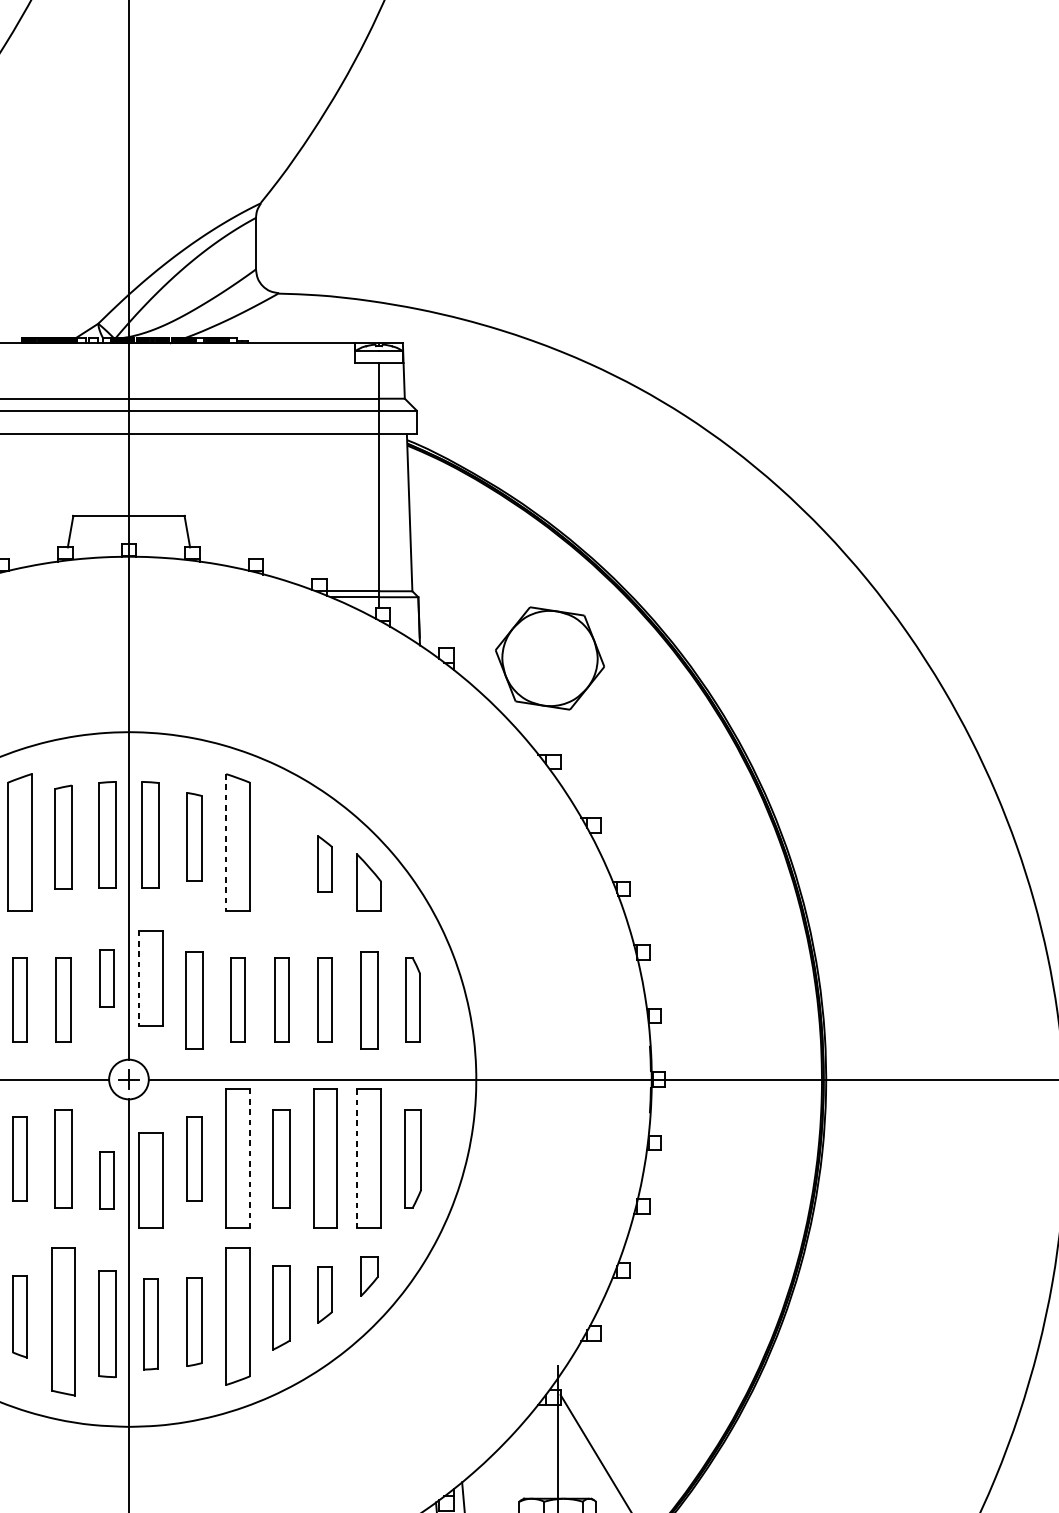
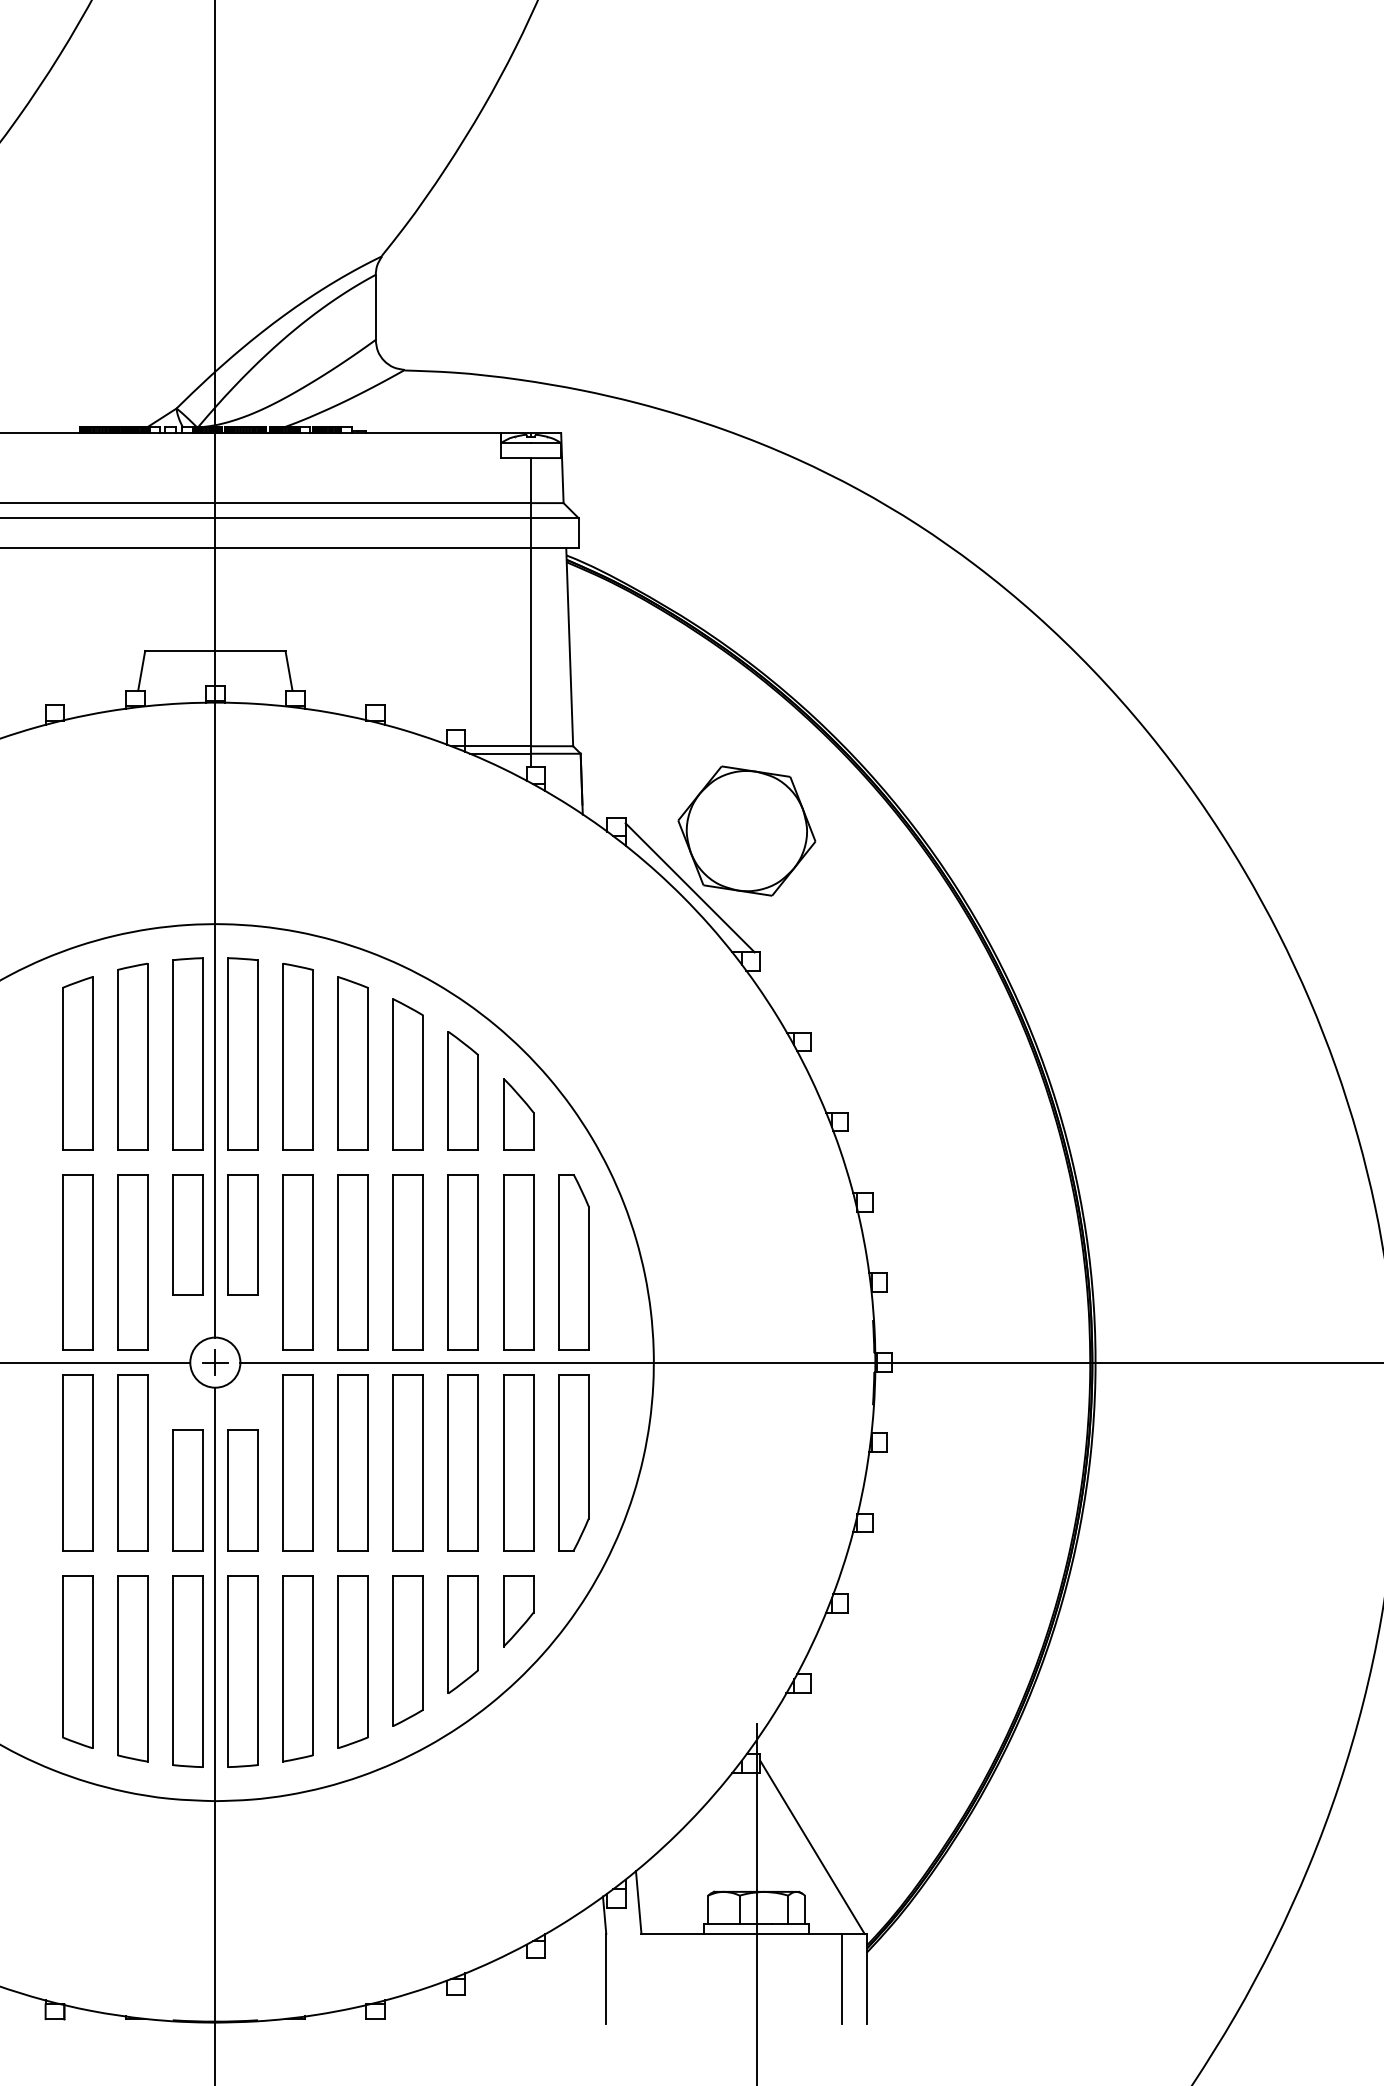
line: (504, 703) -> (689, 887), added
part: (106, 834) -> (187, 1053), size x1.43
part: (150, 834) -> (242, 1053), size x1.43
part: (63, 837) -> (132, 1056), size x1.43
part: (194, 837) -> (297, 1056), size x1.67
line: (226, 842) -> (338, 1063), dashed -> solid
part: (281, 851) -> (407, 1074), added
part: (324, 863) -> (462, 1090), size x1.67
part: (106, 978) -> (187, 1234), size x1.67
line: (138, 978) -> (227, 1235), dashed -> solid
part: (19, 1000) -> (77, 1262), size x1.67
part: (63, 1000) -> (132, 1262), size x1.67
part: (194, 1000) -> (297, 1262), size x1.43
part: (237, 1000) -> (352, 1262), size x1.67
part: (281, 1000) -> (407, 1262), size x1.67
part: (324, 1000) -> (462, 1262), size x1.67
part: (369, 1000) -> (518, 1262), size x1.43
part: (412, 1000) -> (573, 1262), size x1.67
part: (19, 1158) -> (77, 1462), size x1.67
part: (63, 1158) -> (132, 1462), size x1.43
part: (194, 1158) -> (297, 1462), size x1.67
line: (250, 1158) -> (368, 1462), dashed -> solid
part: (281, 1158) -> (407, 1462), size x1.43
line: (357, 1158) -> (503, 1462), dashed -> solid
part: (412, 1158) -> (573, 1462), size x1.43
part: (106, 1180) -> (187, 1490), size x1.67
part: (369, 1276) -> (518, 1611), size x1.43
part: (324, 1294) -> (462, 1634), size x1.67
part: (281, 1307) -> (407, 1650), size x1.43
part: (19, 1316) -> (77, 1661), size x1.67
part: (194, 1321) -> (297, 1668), size x1.67
part: (106, 1324) -> (187, 1671), size x1.43
part: (150, 1324) -> (242, 1671), size x1.67

